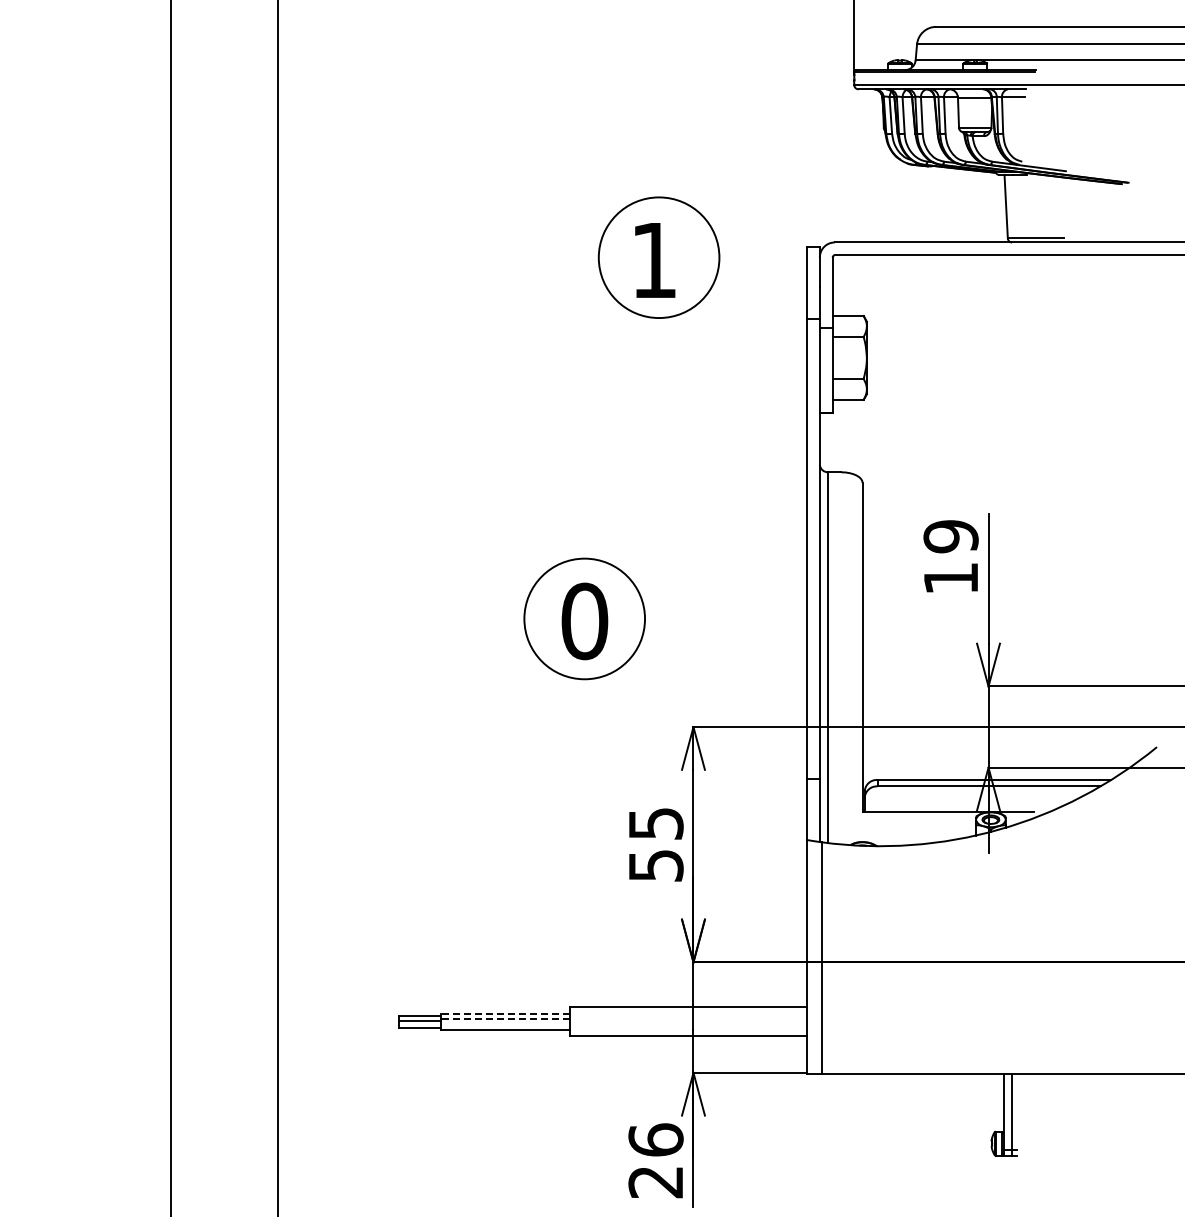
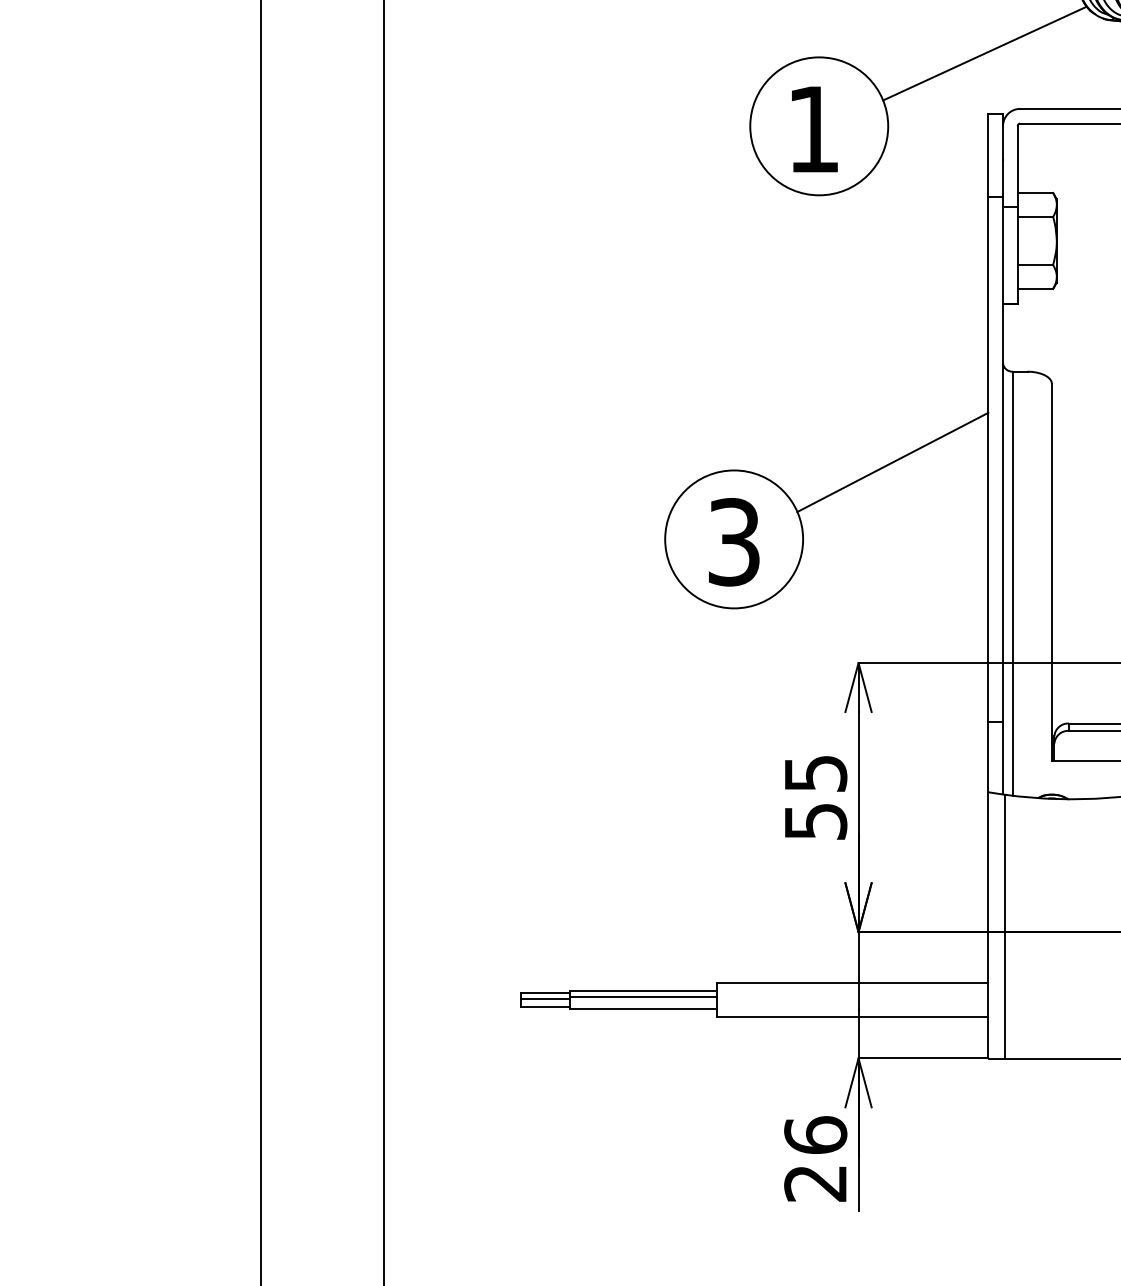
line: (803, 194) -> (984, 54), added
line: (723, 551) -> (892, 462), added
text: (584, 621) -> (733, 542), 0 -> 3
line: (504, 1013) -> (642, 990), dashed -> solid
line: (504, 1019) -> (642, 997), dashed -> solid

